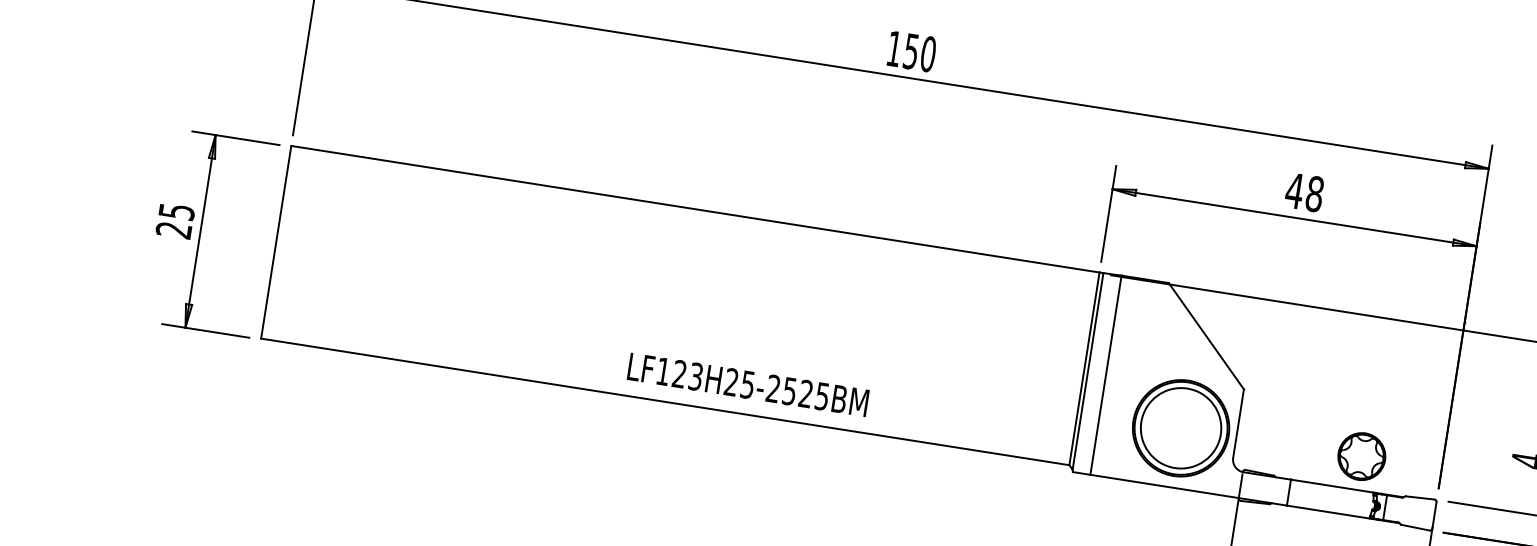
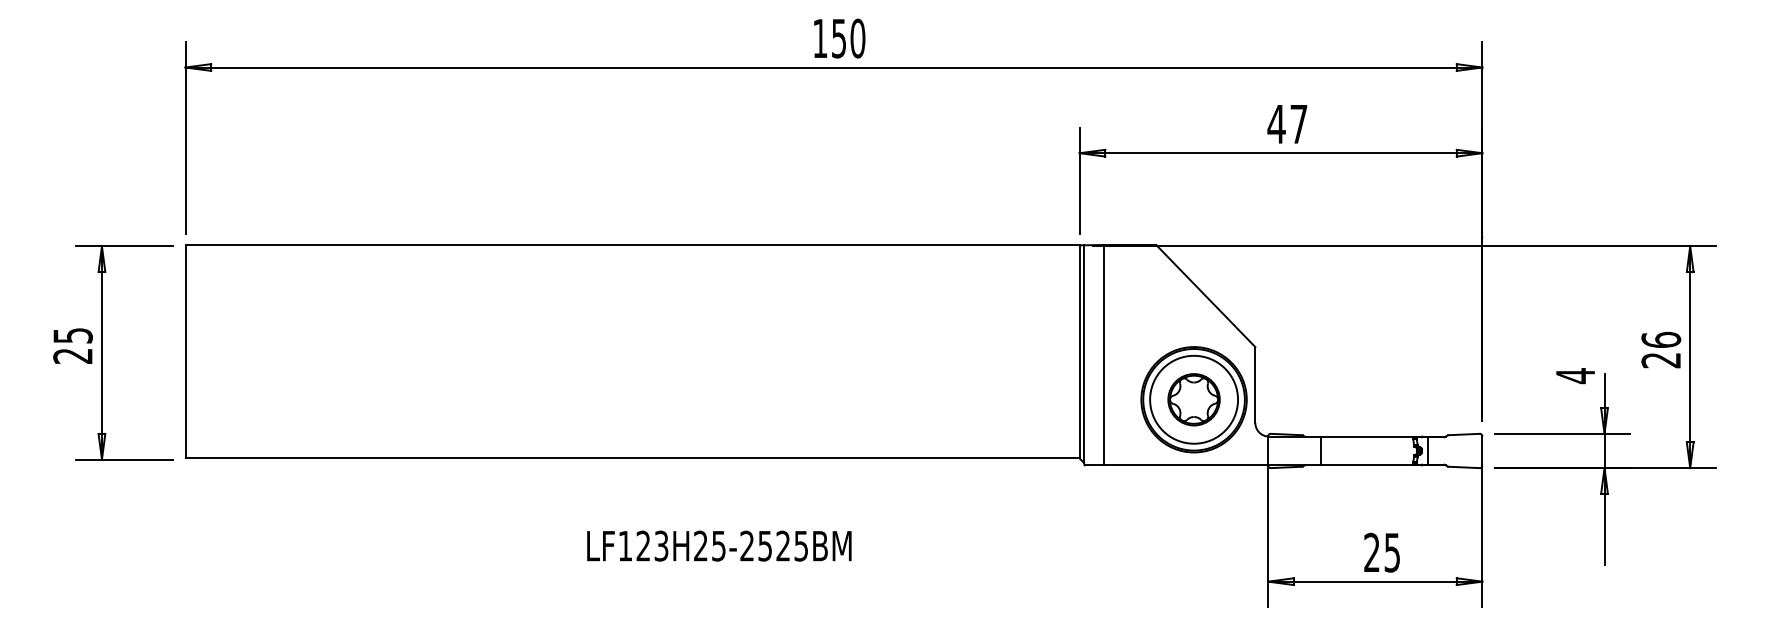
text: (1314, 194) -> (1298, 124), 48 -> 47
text: (748, 384) -> (719, 545), moved
part: (1361, 456) -> (1193, 399), moved

